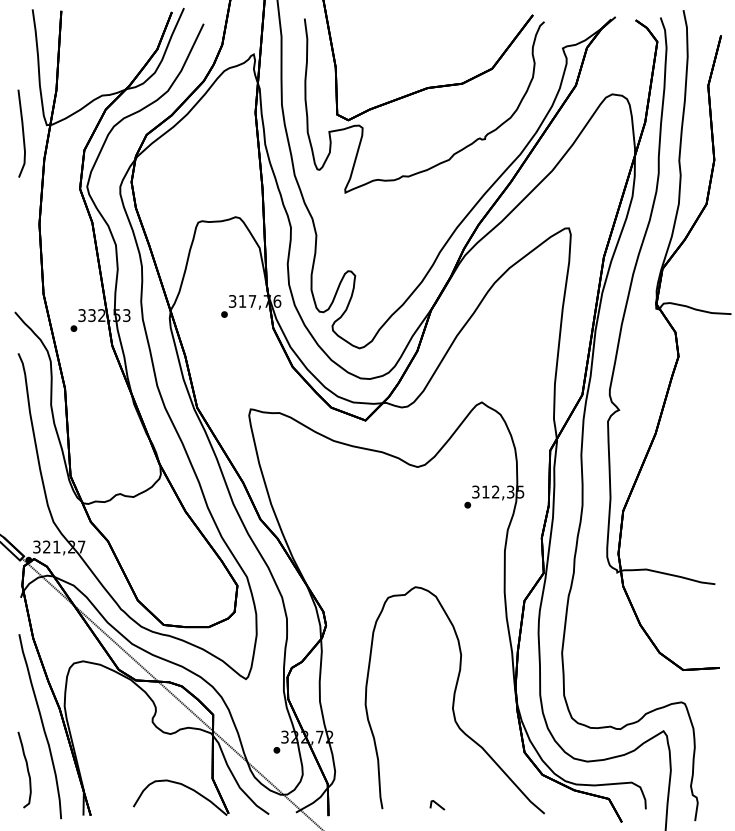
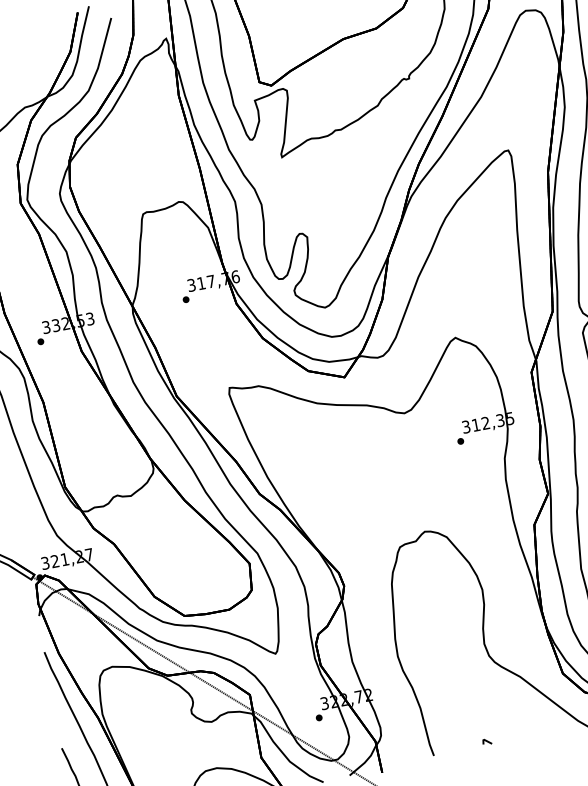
part: (437, 805) -> (487, 742), size x0.6

